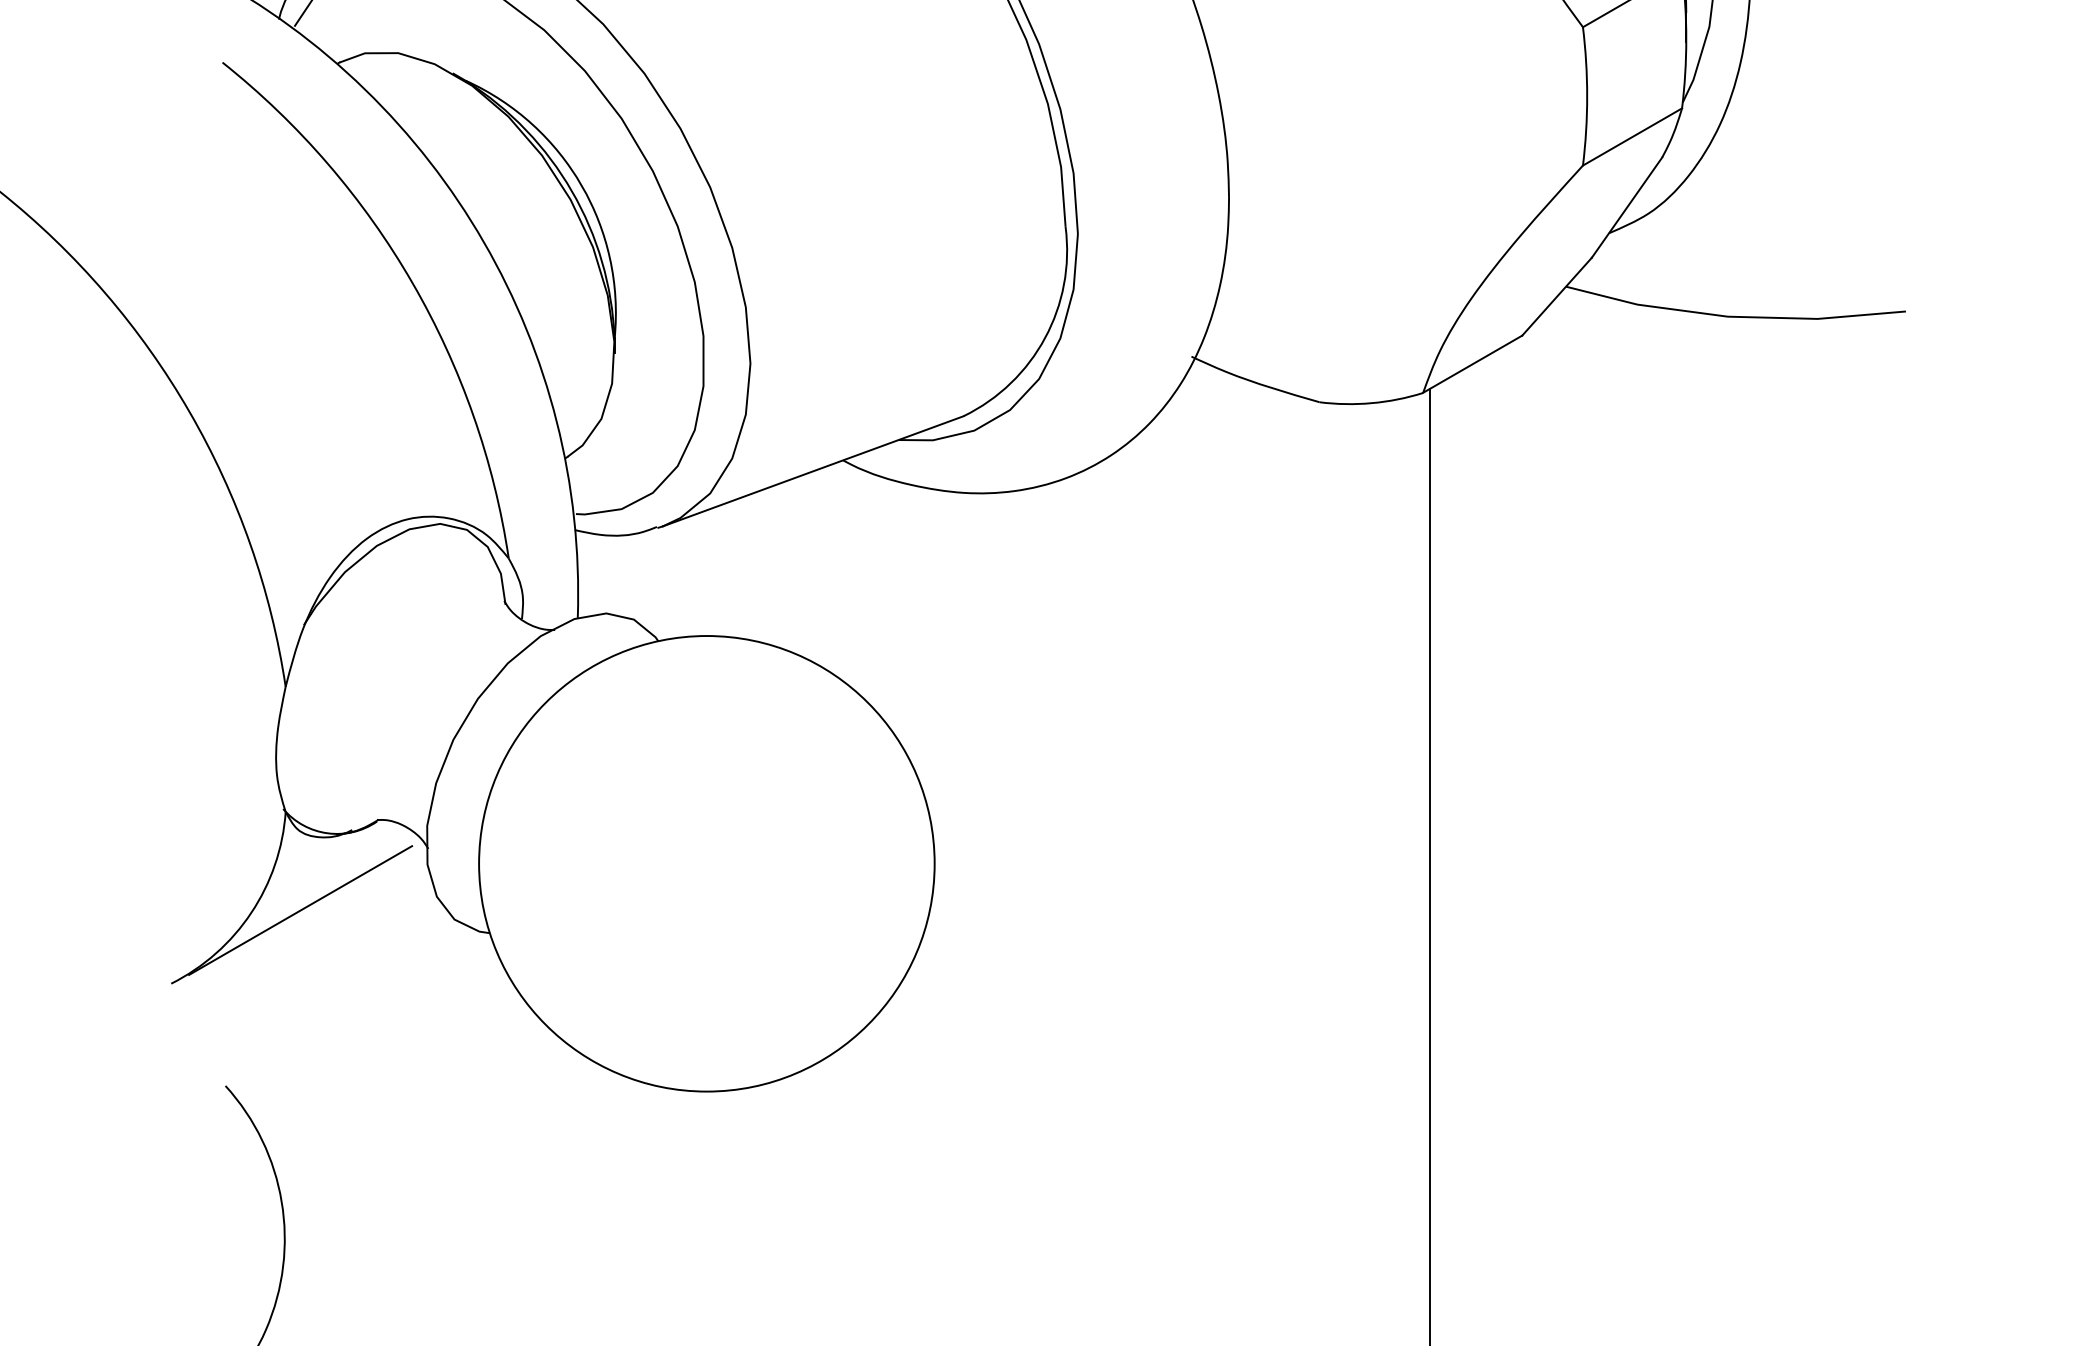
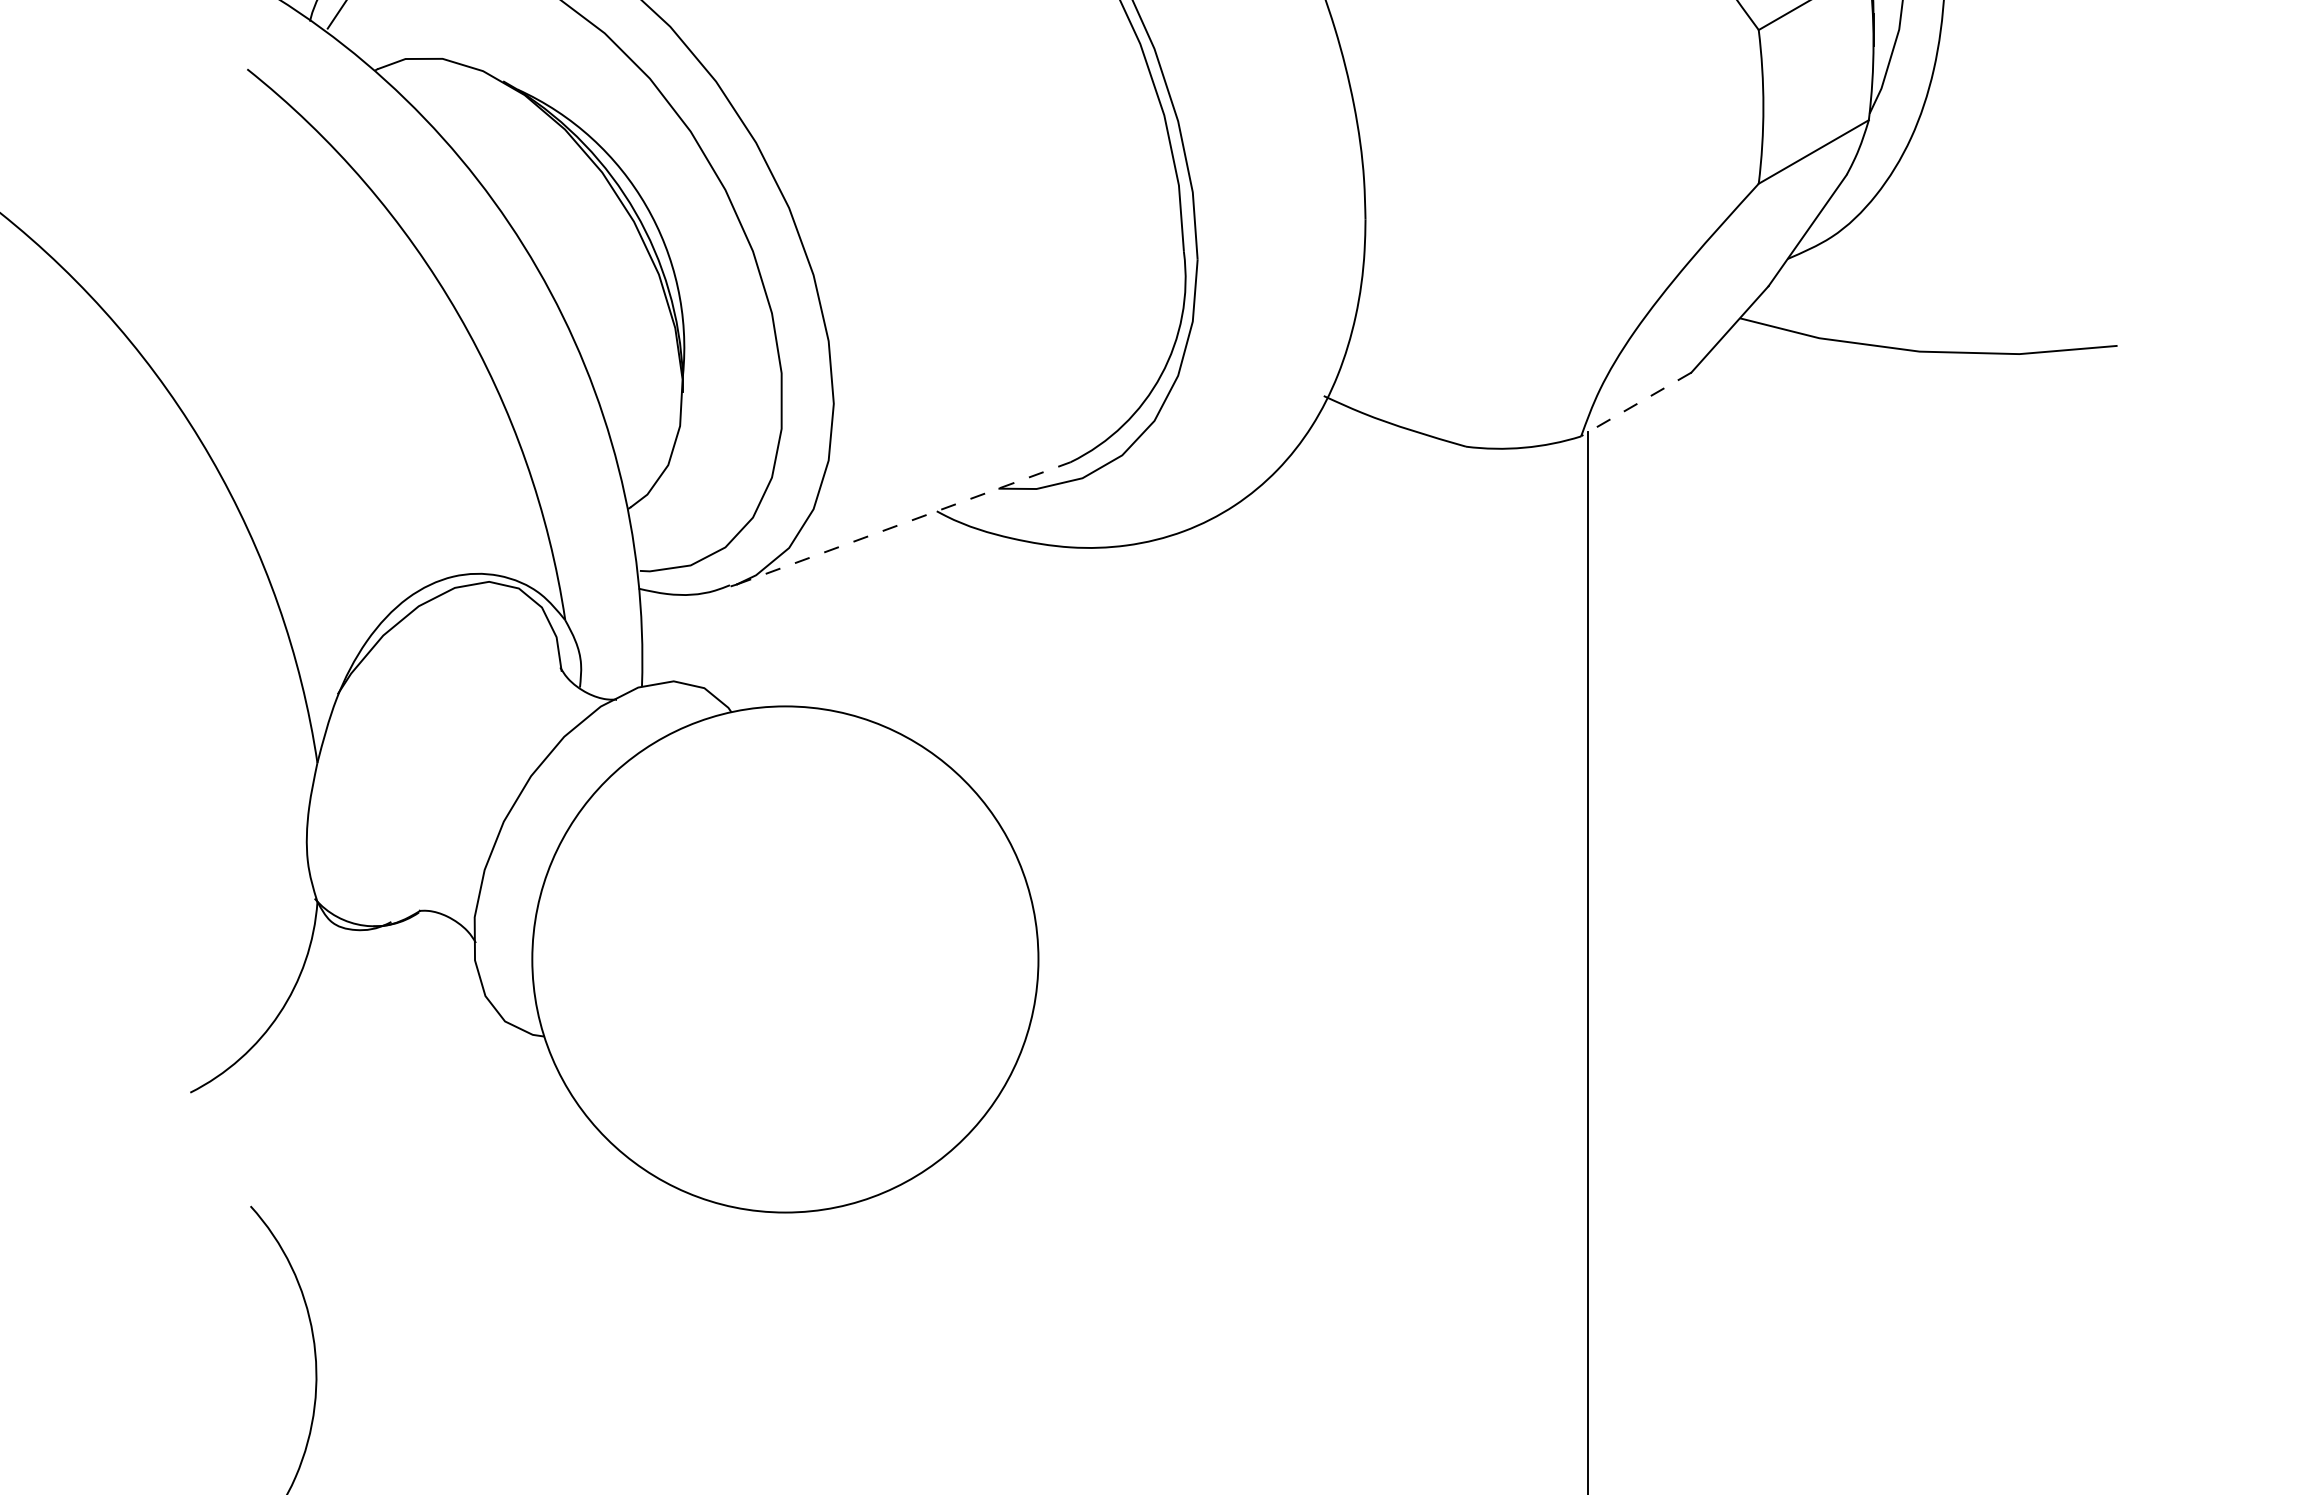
line: (1472, 364) -> (1636, 404), solid -> dashed
line: (813, 471) -> (903, 523), solid -> dashed
line: (300, 910) -> (333, 1011), removed

